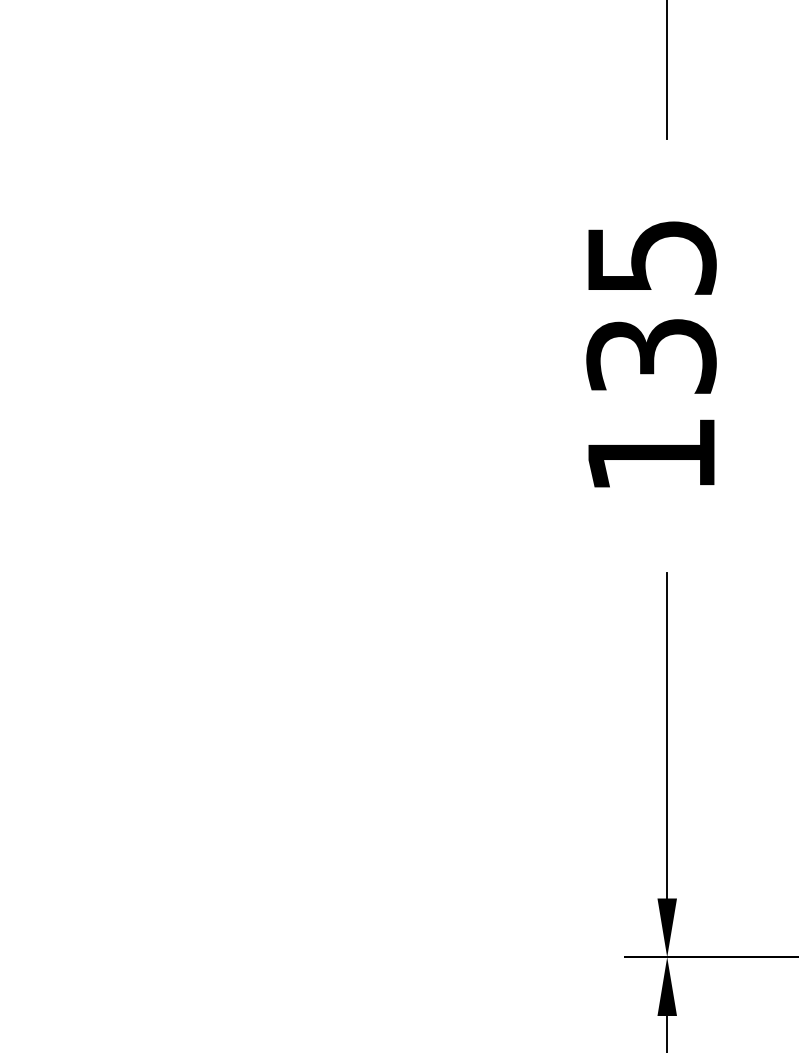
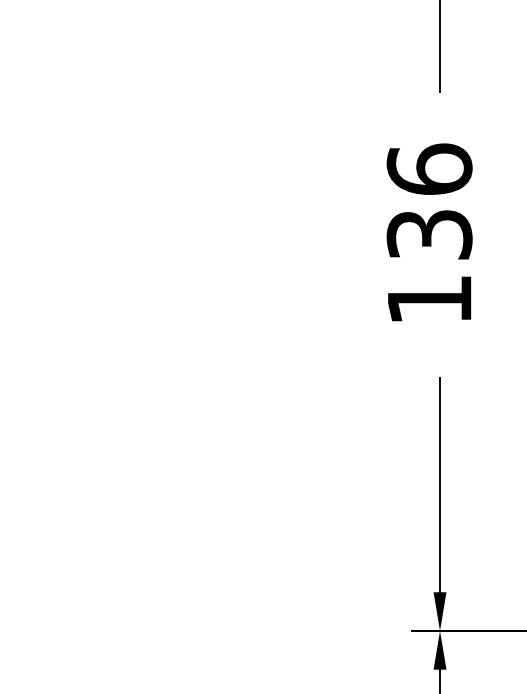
text: (651, 255) -> (429, 168), 135 -> 136

